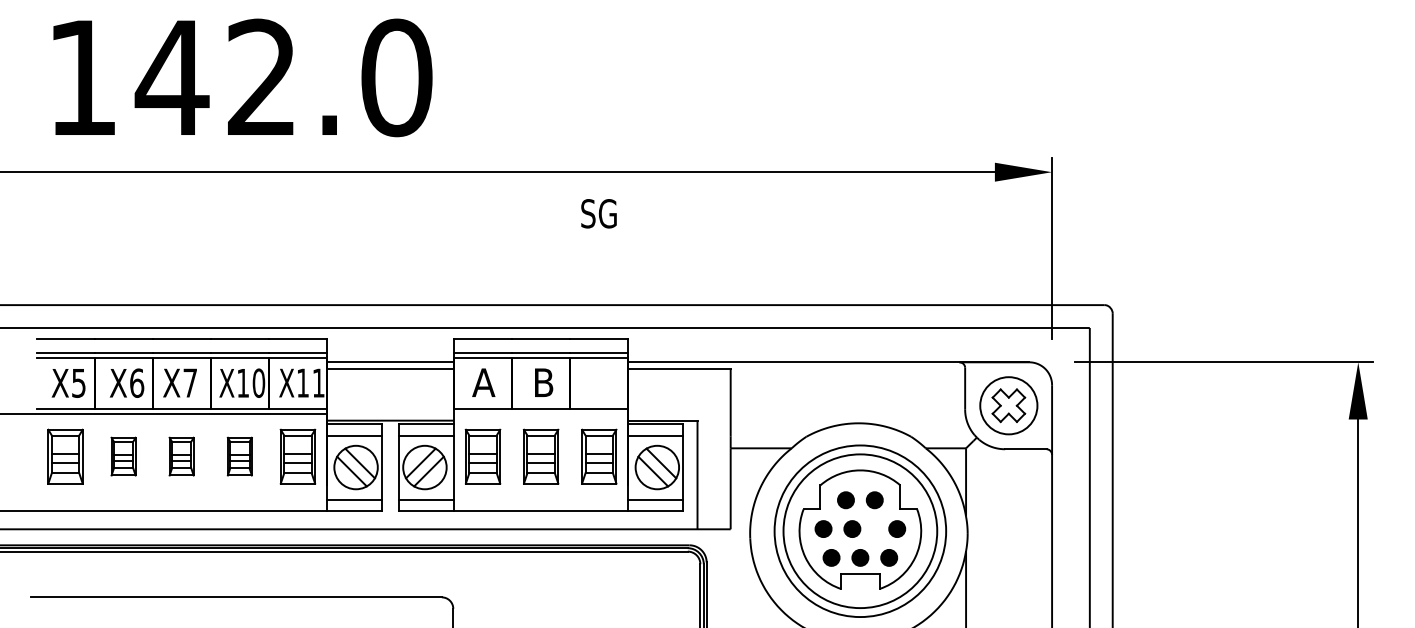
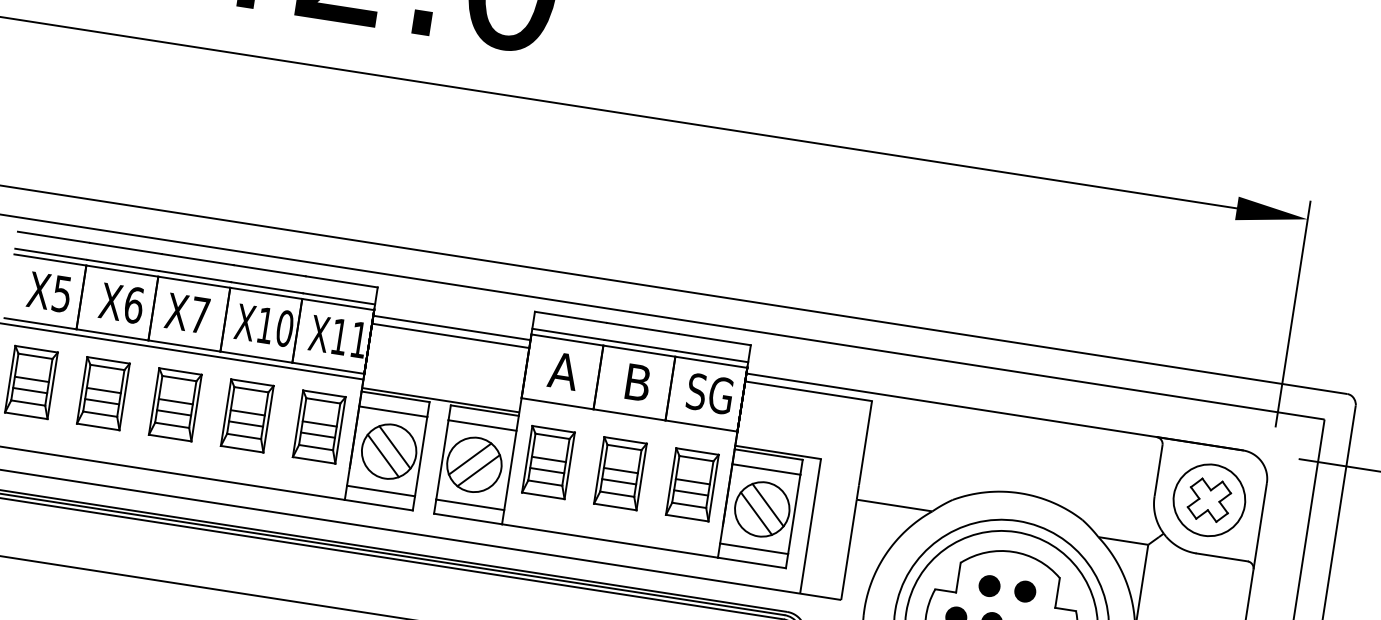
text: (598, 213) -> (709, 393), moved
part: (123, 456) -> (103, 393), size x1.43
part: (181, 456) -> (175, 404), size x1.43
part: (239, 456) -> (246, 415), size x1.43

